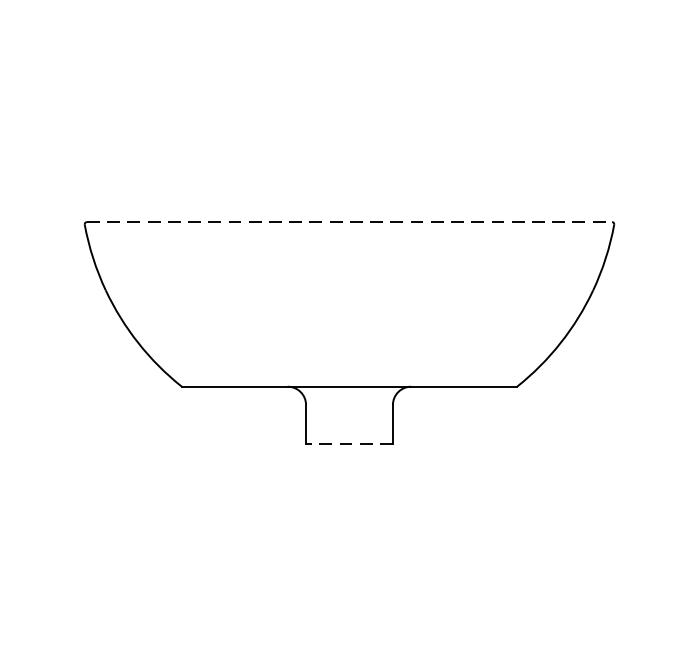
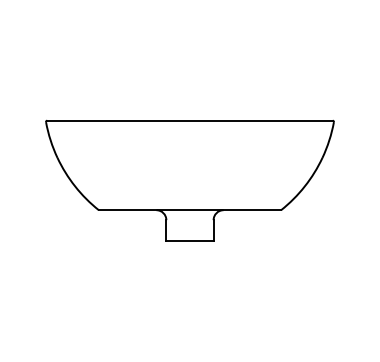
line: (350, 221) -> (190, 120), dashed -> solid
line: (350, 444) -> (190, 241), dashed -> solid

